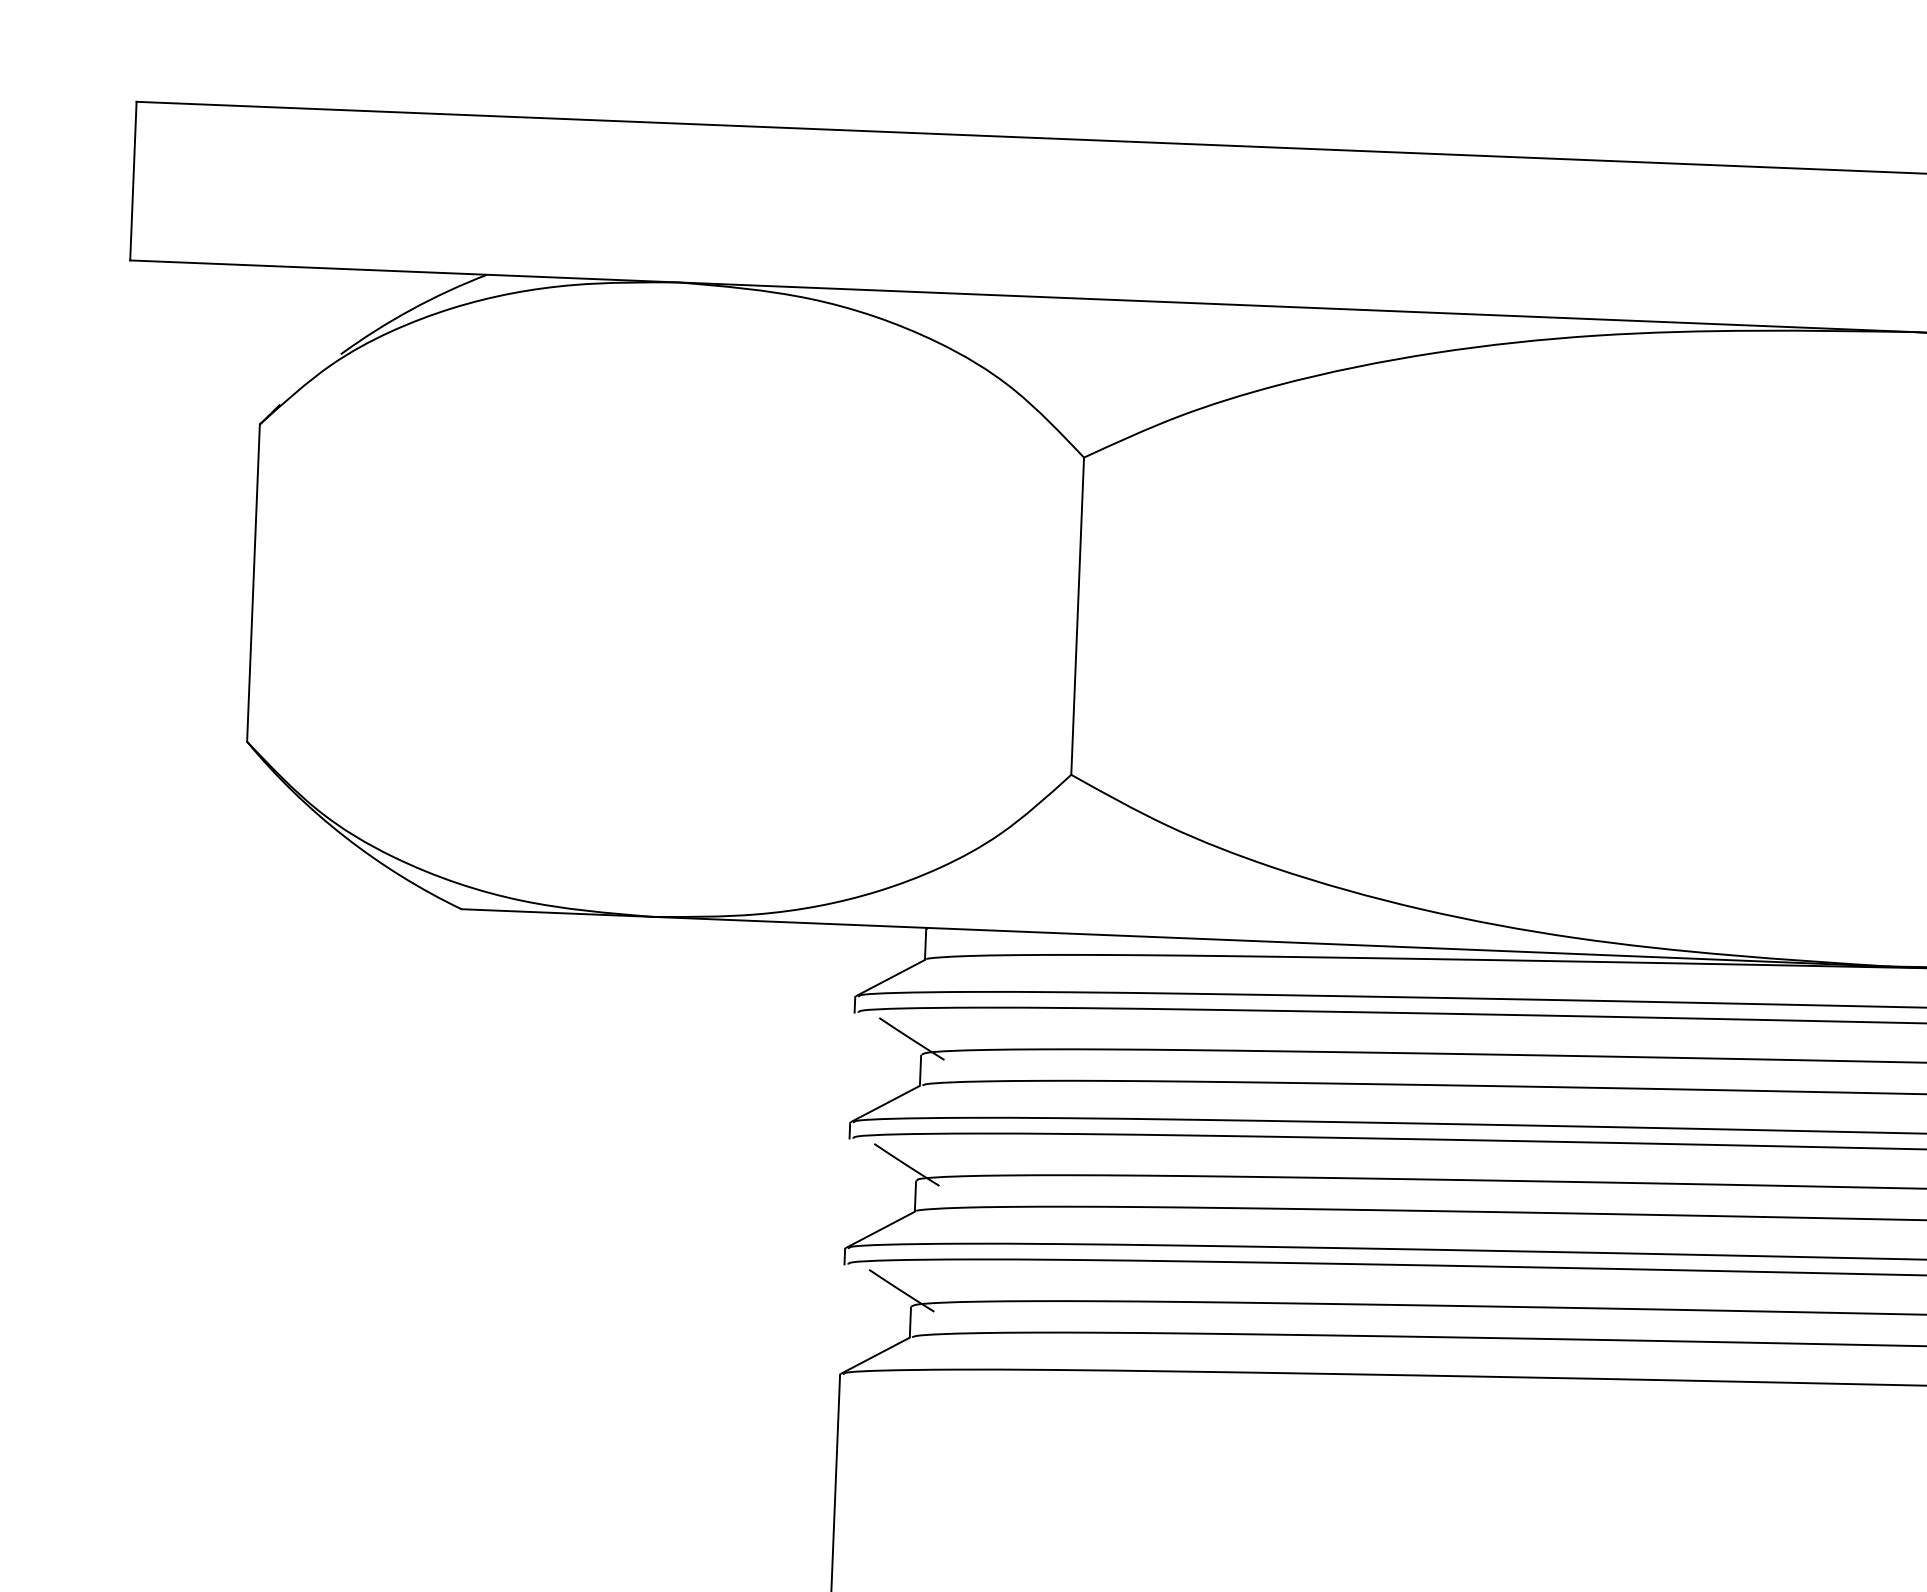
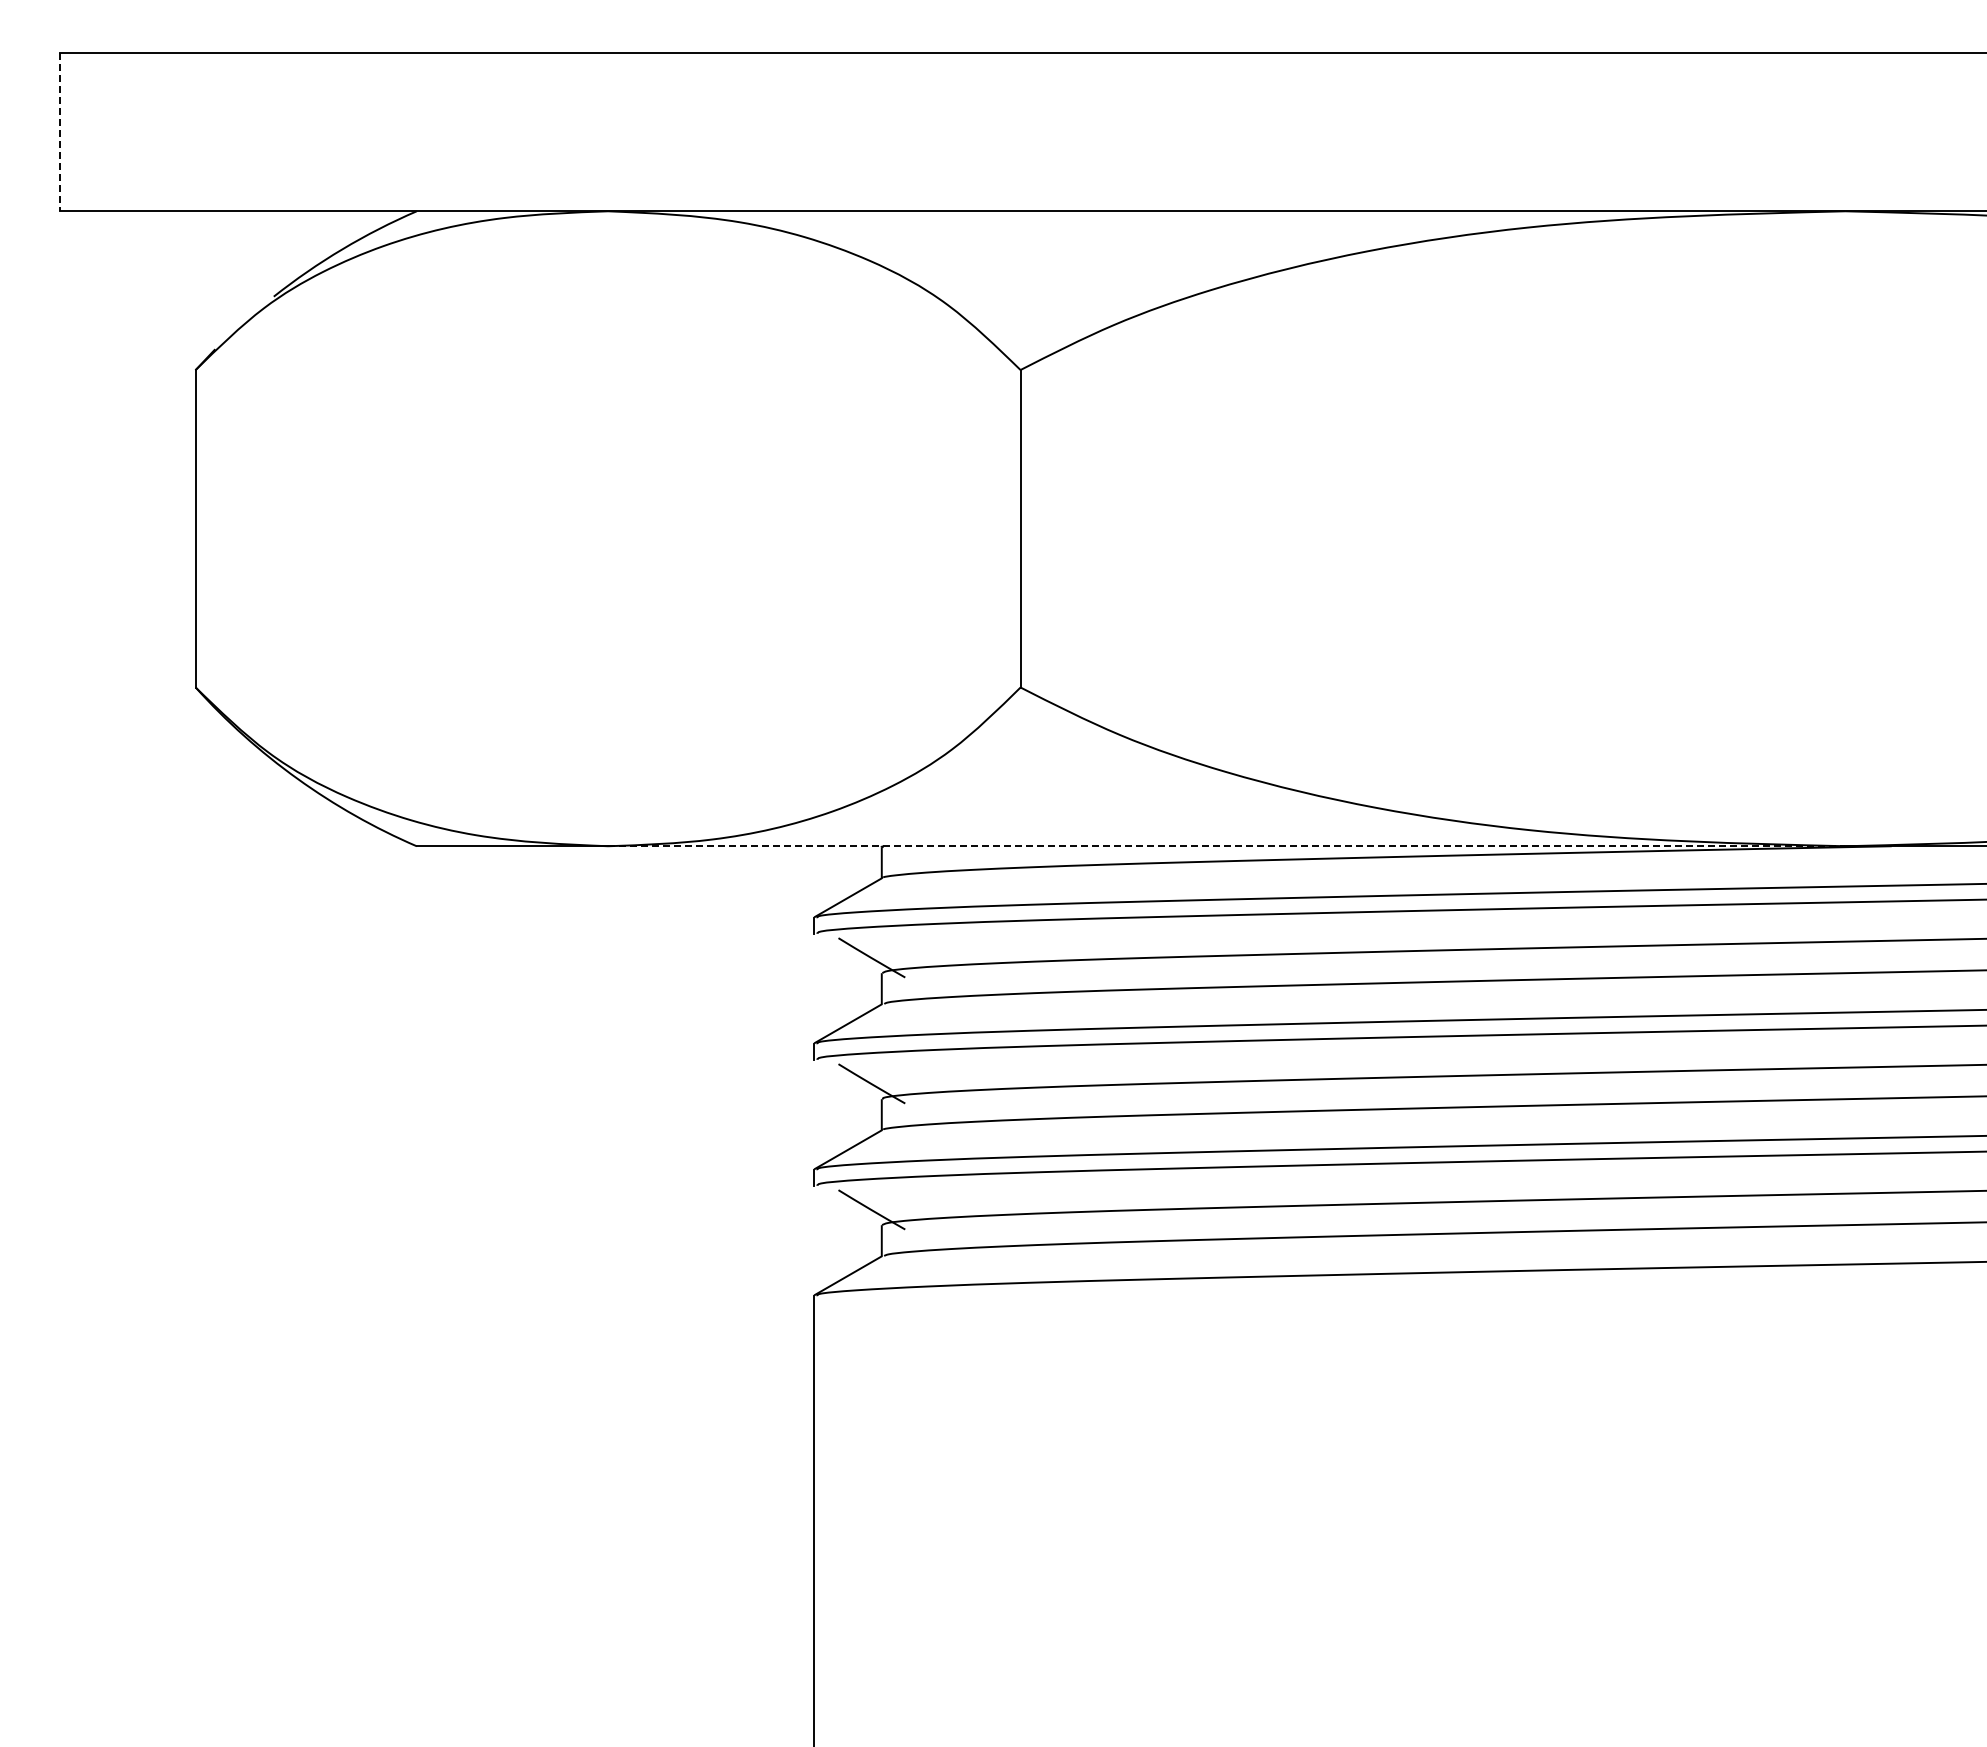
line: (133, 181) -> (59, 132), solid -> dashed
line: (1270, 941) -> (1226, 846), solid -> dashed

